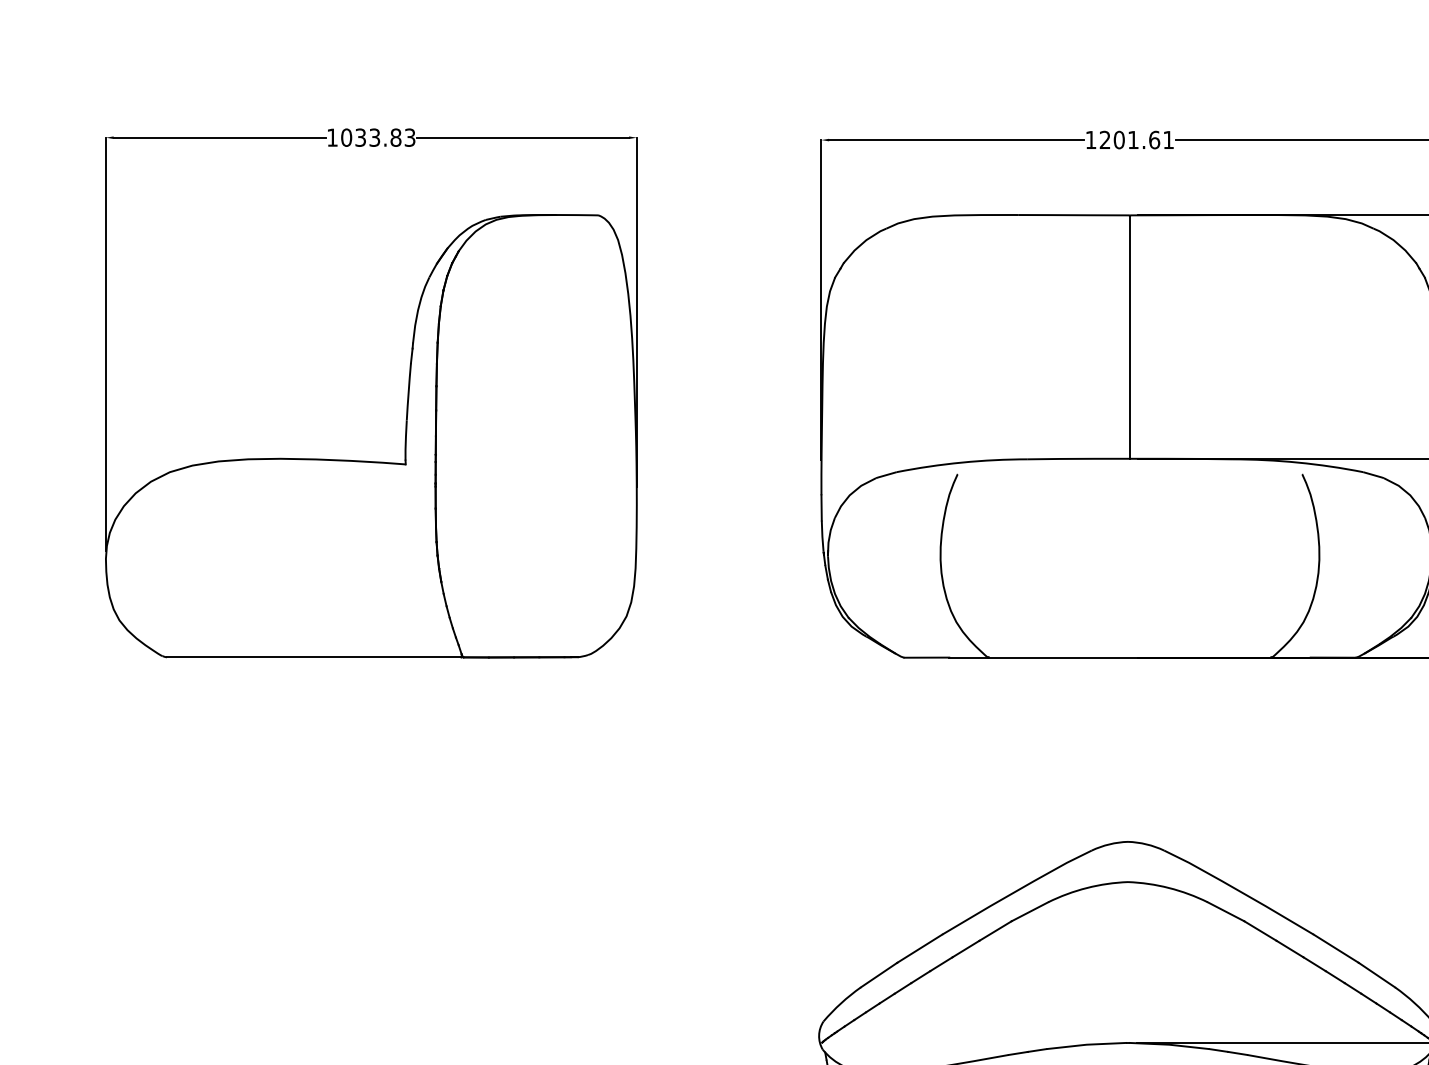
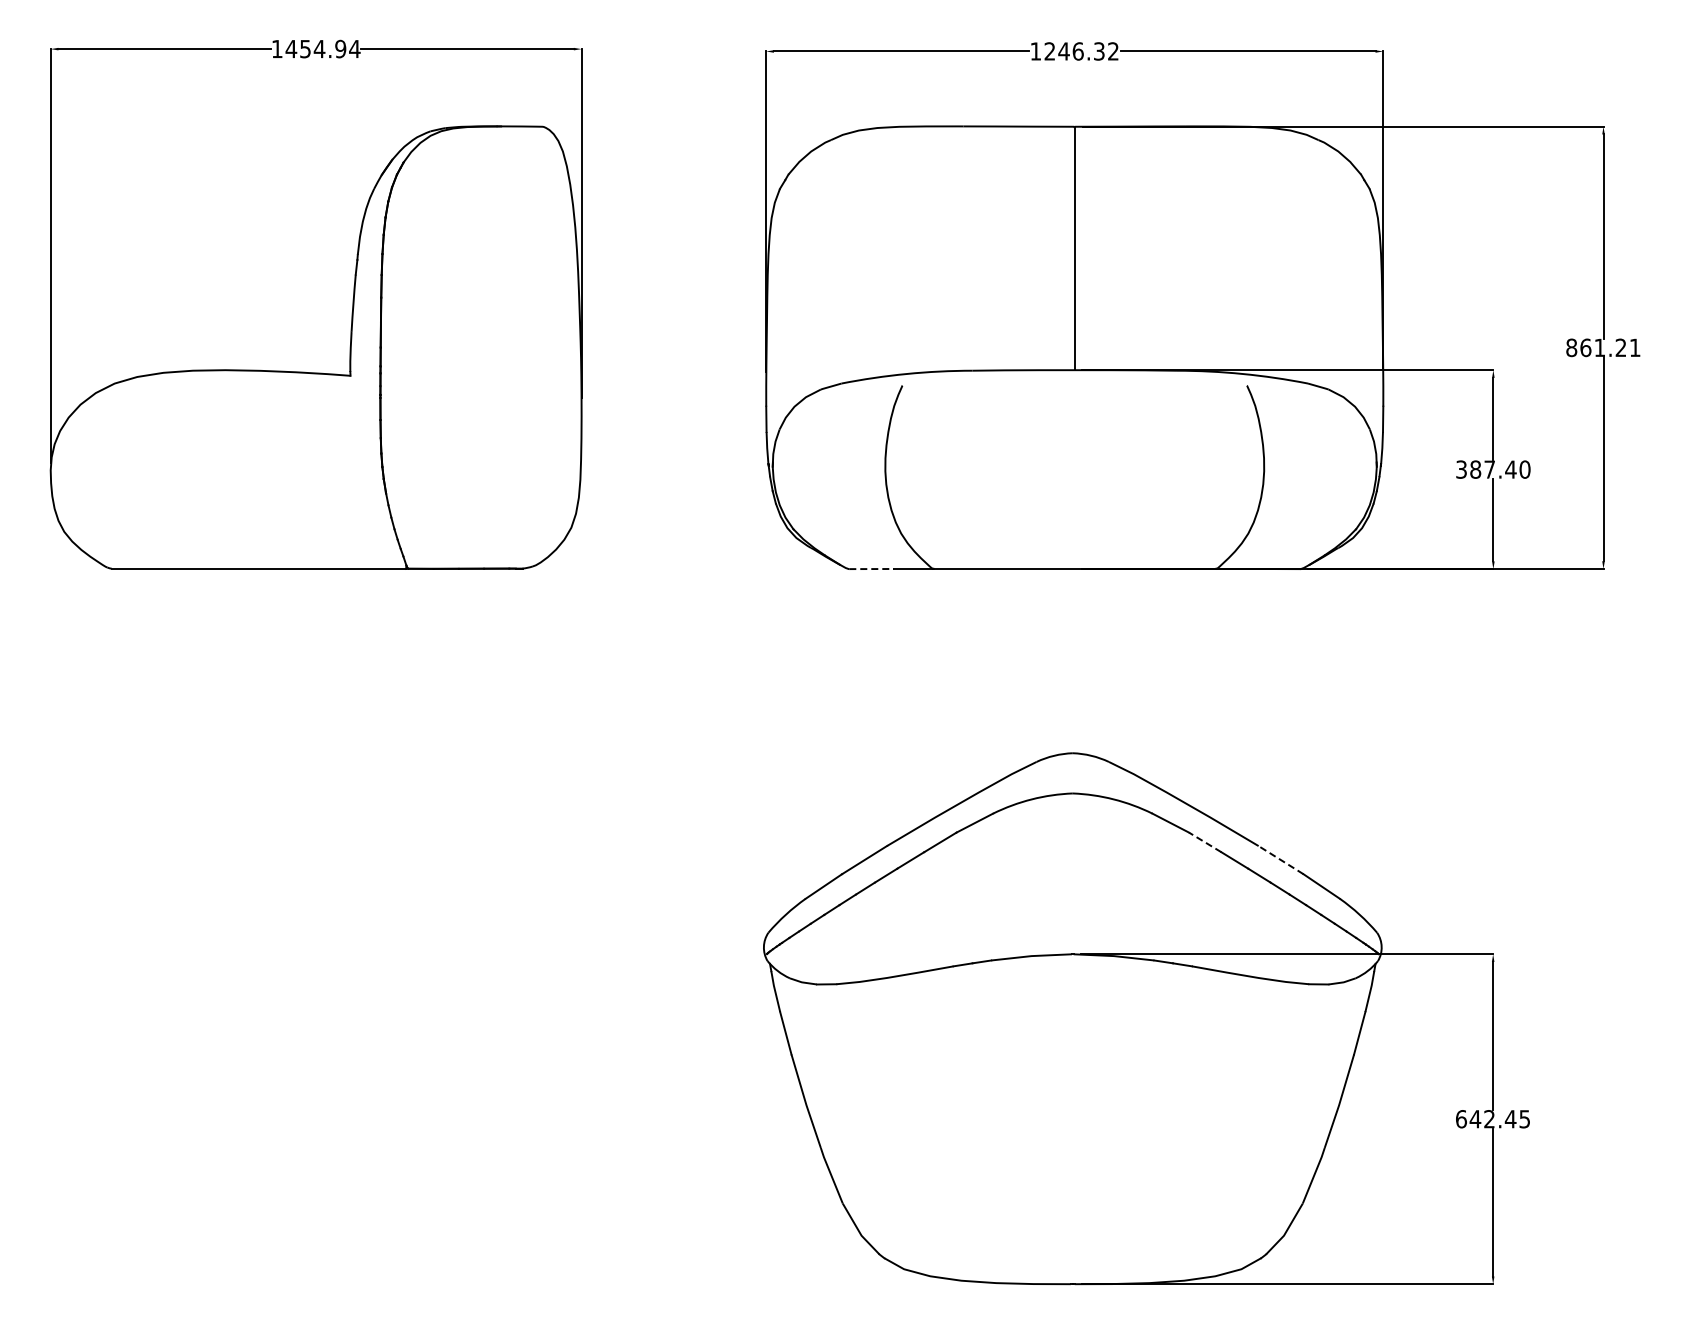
text: (377, 137) -> (322, 48), 1033.83 -> 1454.94
text: (1143, 140) -> (1088, 51), 1201.61 -> 1246.32
line: (927, 658) -> (872, 569), solid -> dashed
line: (1260, 931) -> (1205, 842), solid -> dashed
line: (1336, 949) -> (1281, 860), solid -> dashed

